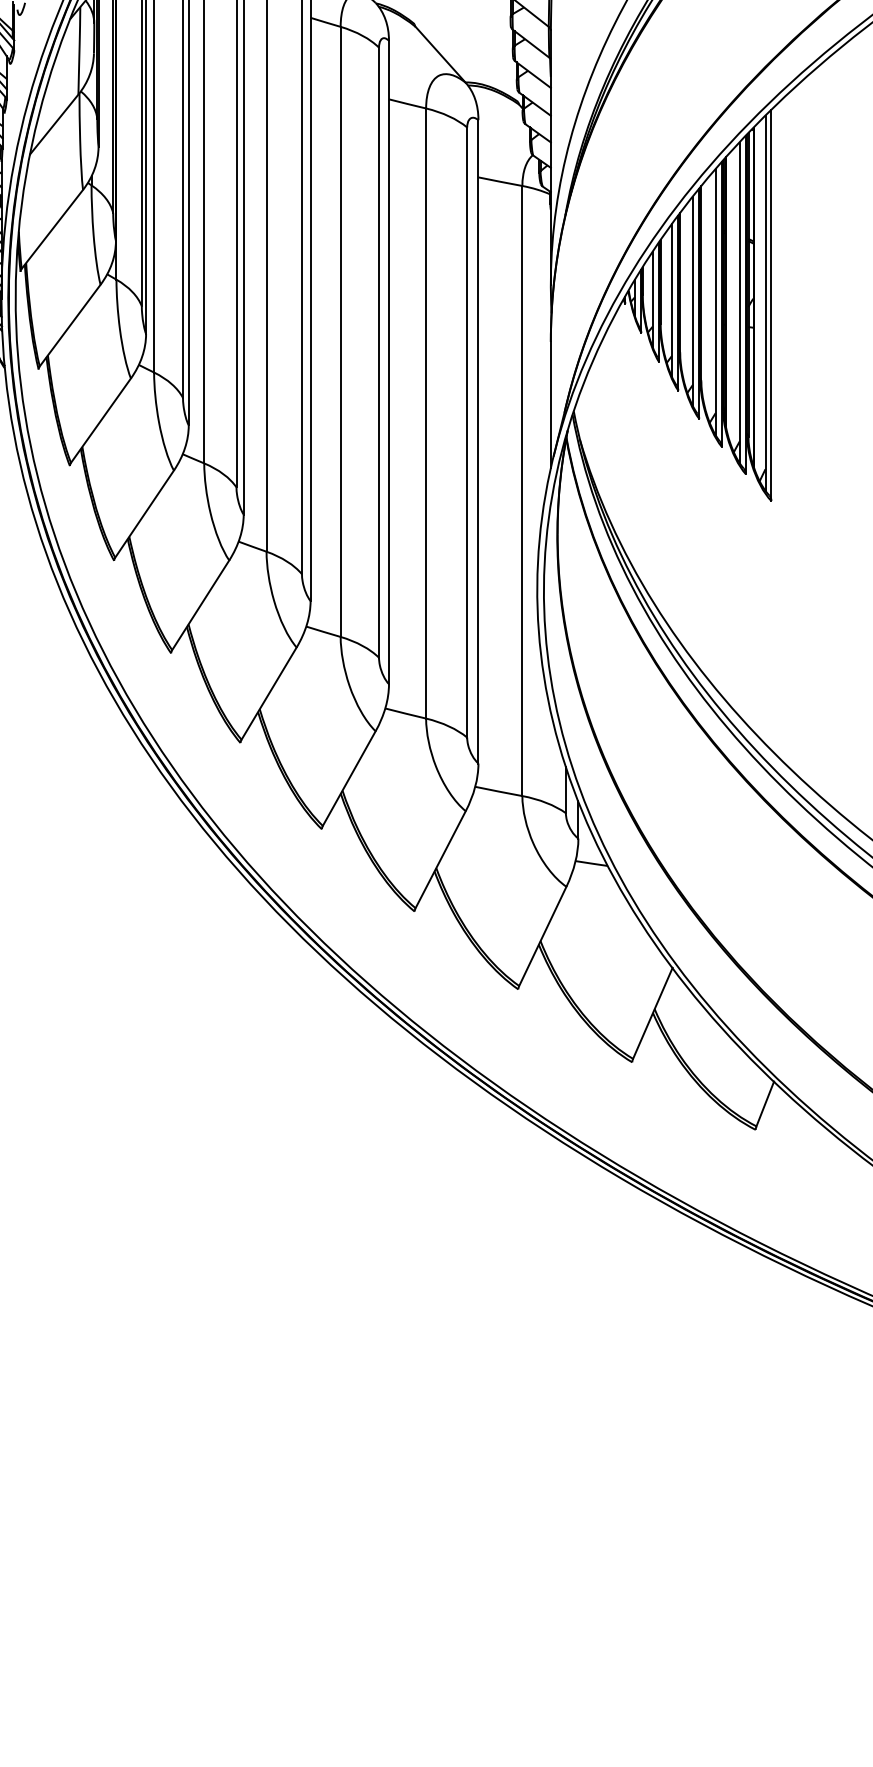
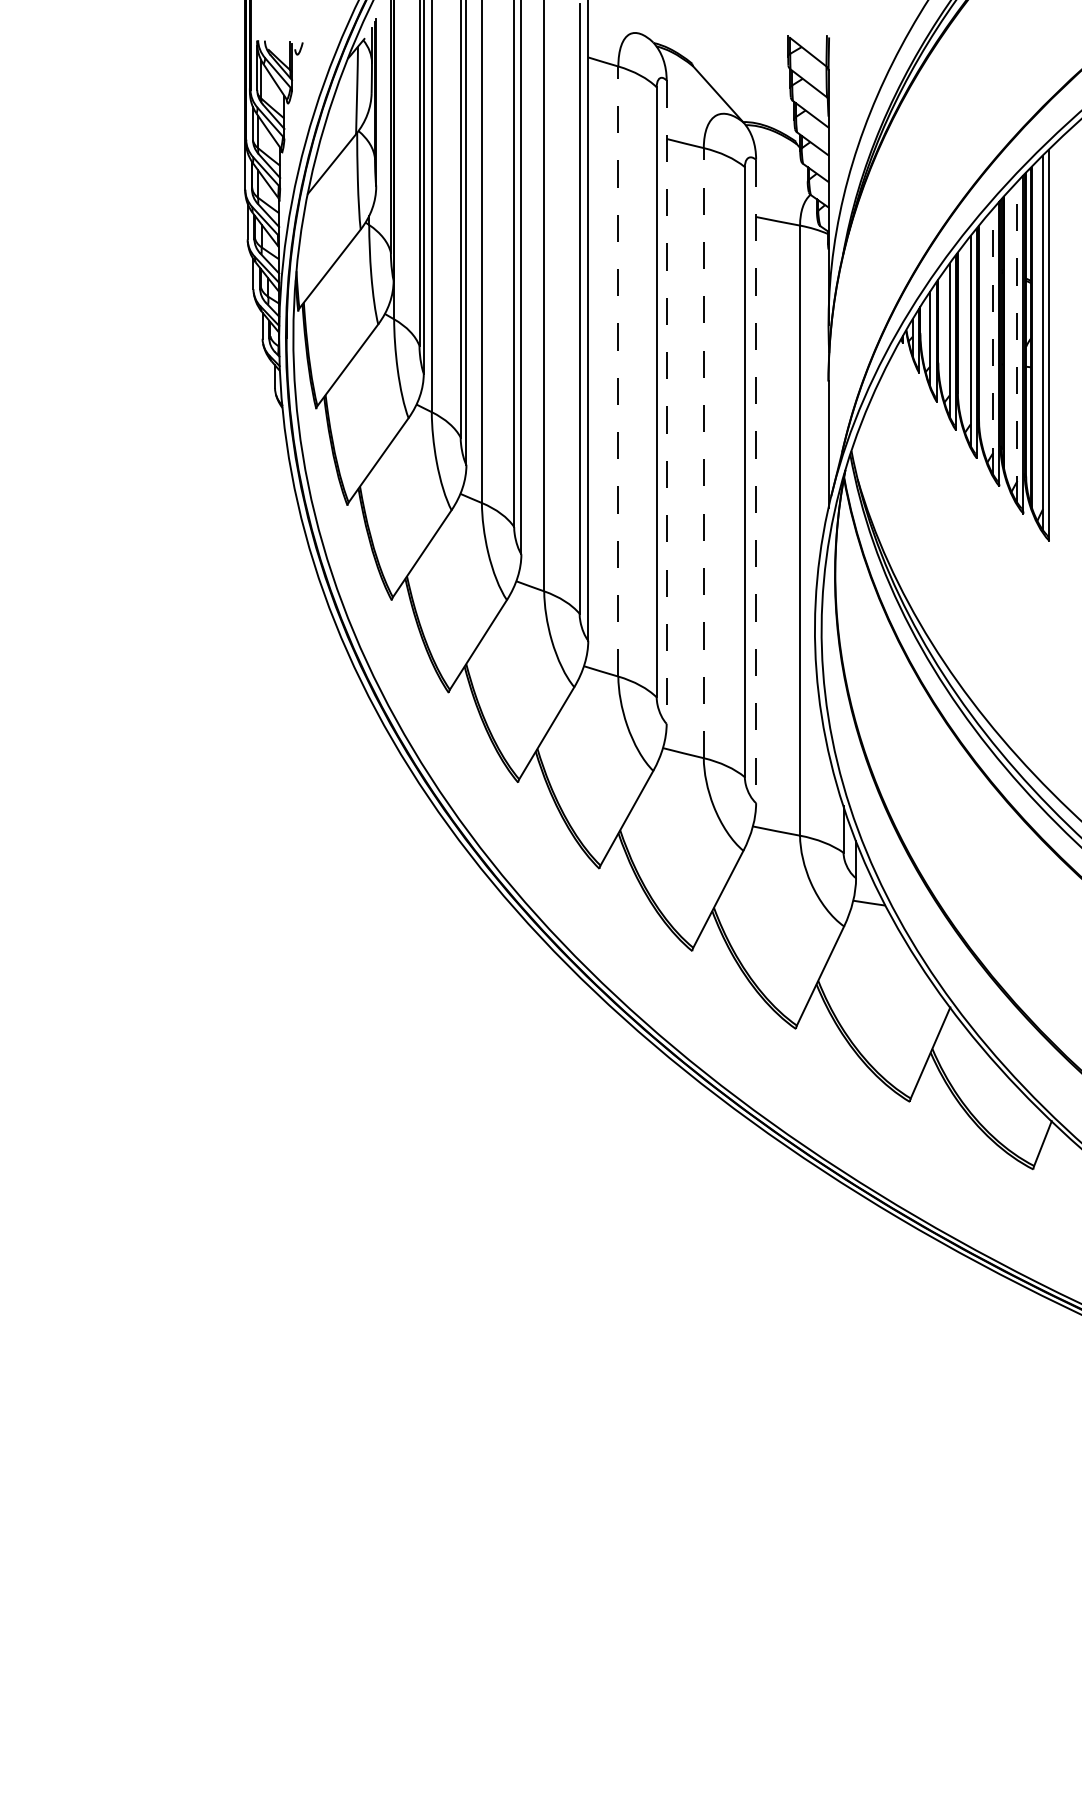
line: (715, 301) -> (993, 341), solid -> dashed
line: (739, 302) -> (1017, 342), solid -> dashed
line: (340, 331) -> (618, 371), solid -> dashed
line: (388, 362) -> (666, 402), solid -> dashed
line: (425, 412) -> (703, 452), solid -> dashed
line: (478, 441) -> (756, 481), solid -> dashed

